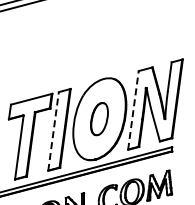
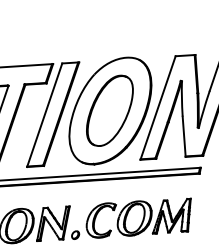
line: (133, 110) -> (158, 108), dashed -> solid
part: (99, 118) -> (110, 109), size x1.67
line: (53, 131) -> (44, 115), dashed -> solid

